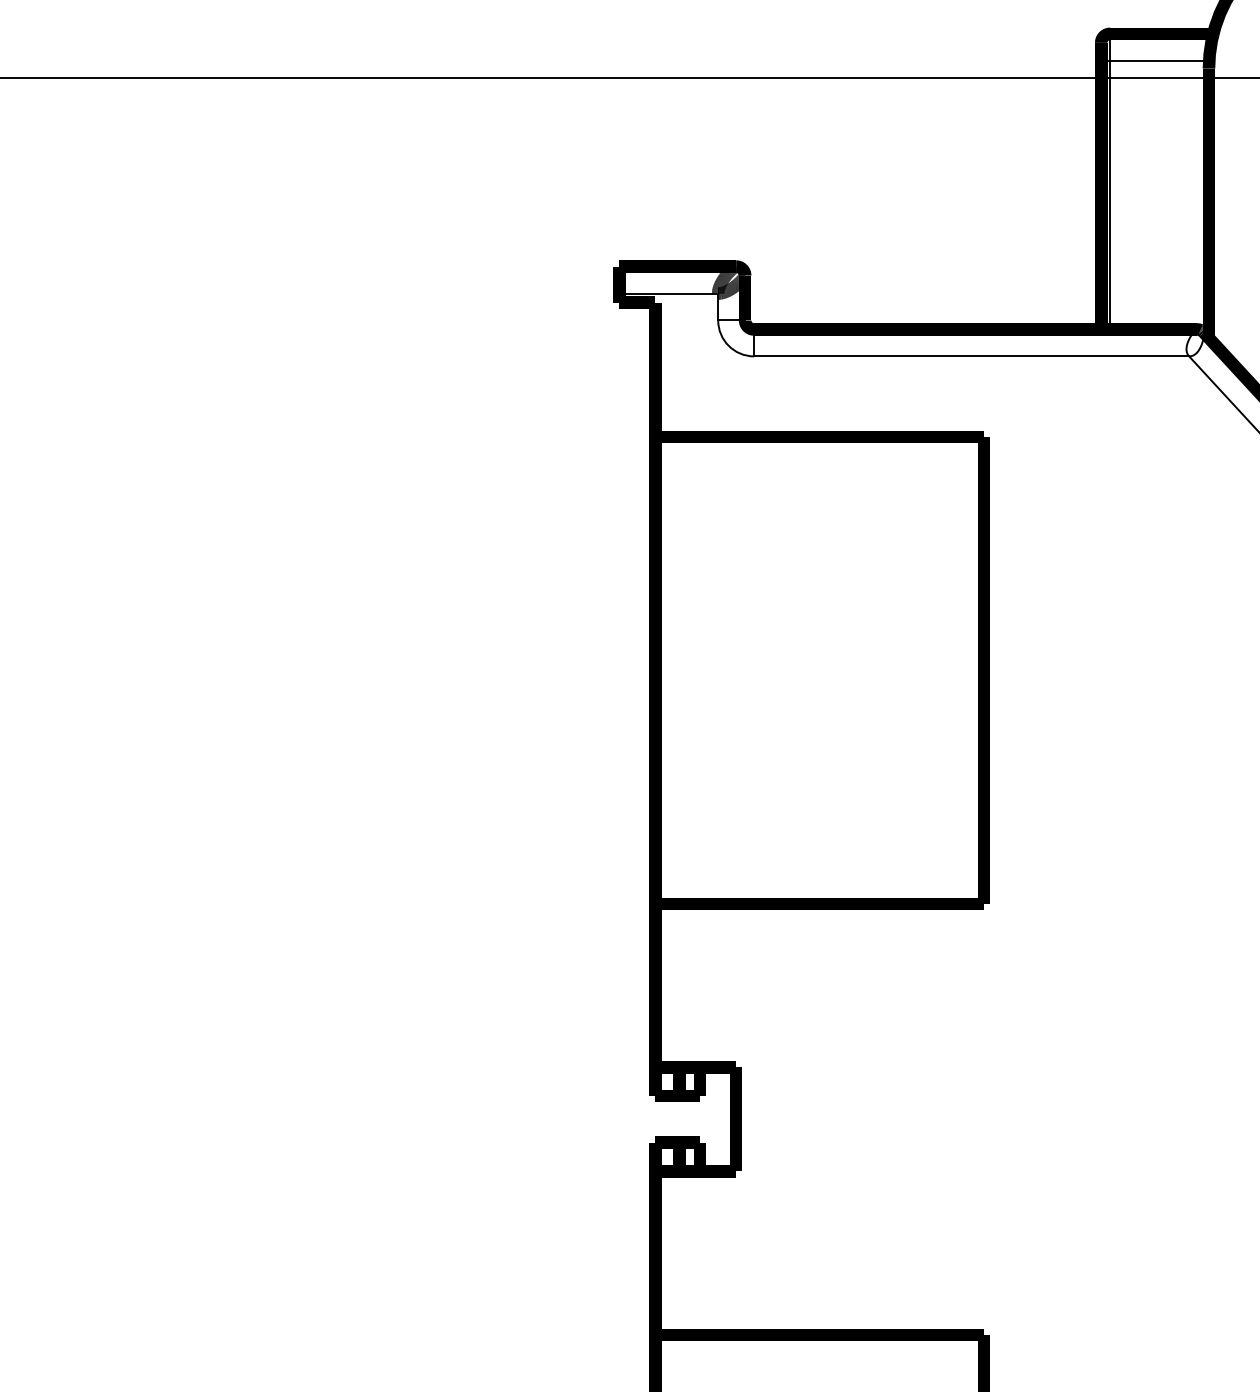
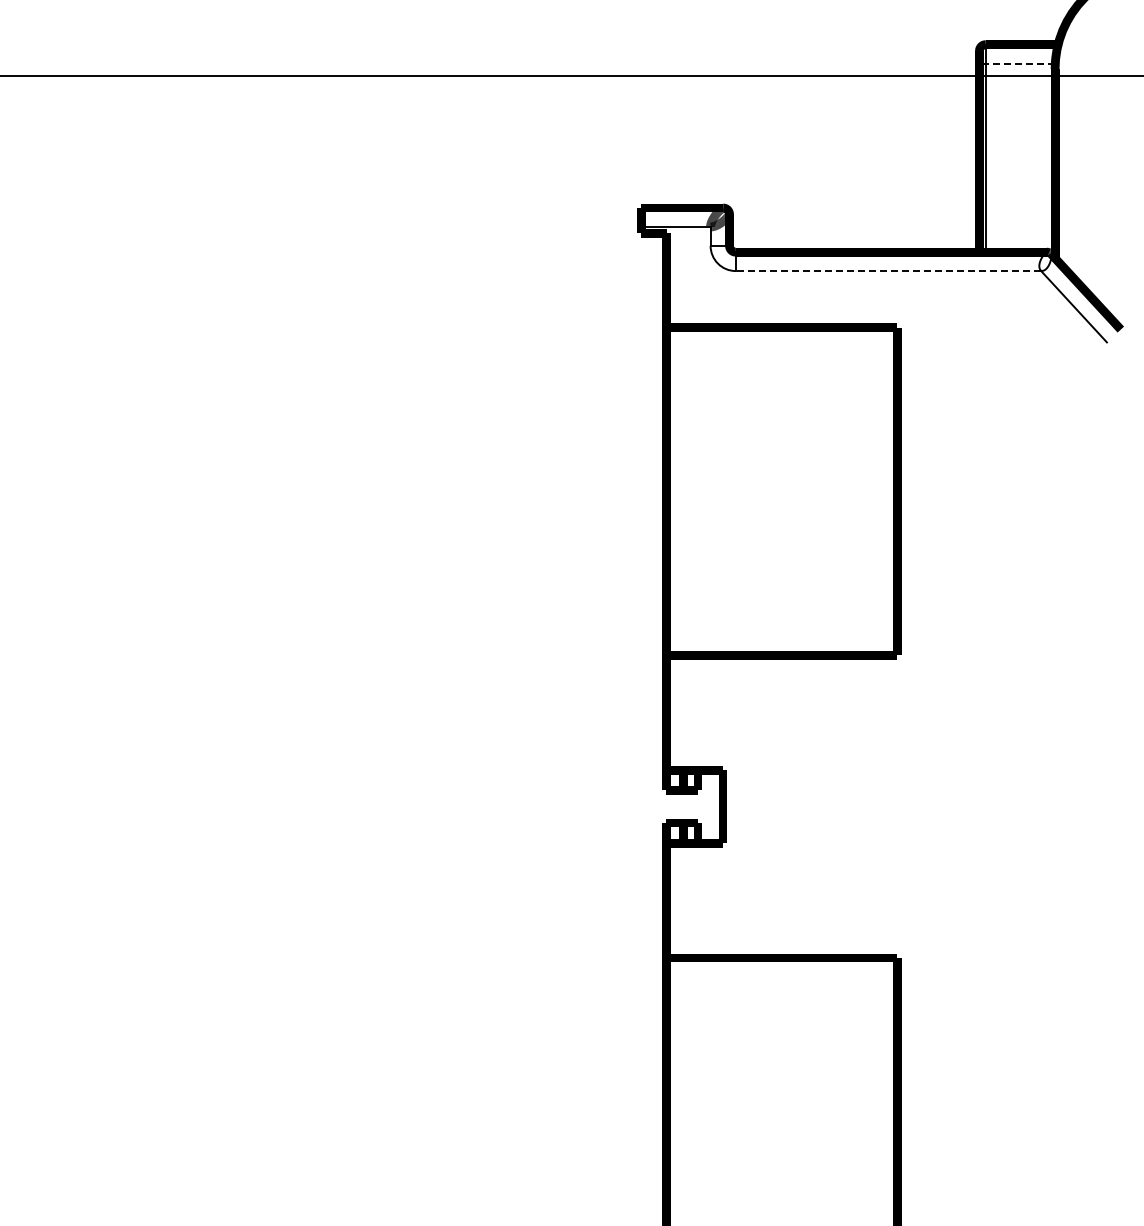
line: (1159, 60) -> (1020, 63), solid -> dashed
line: (971, 357) -> (888, 271), solid -> dashed

